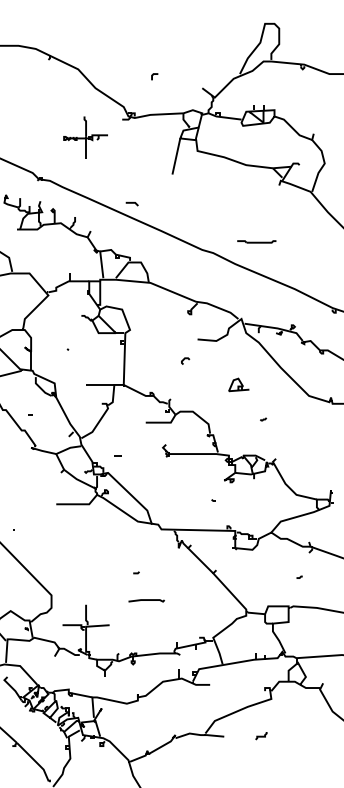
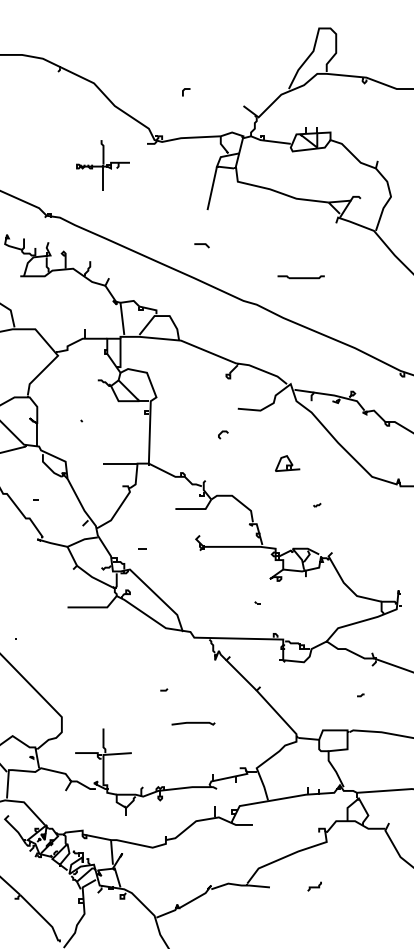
line: (131, 203) -> (201, 244), moved
part: (256, 242) -> (300, 277), moved
line: (146, 600) -> (193, 723), moved

